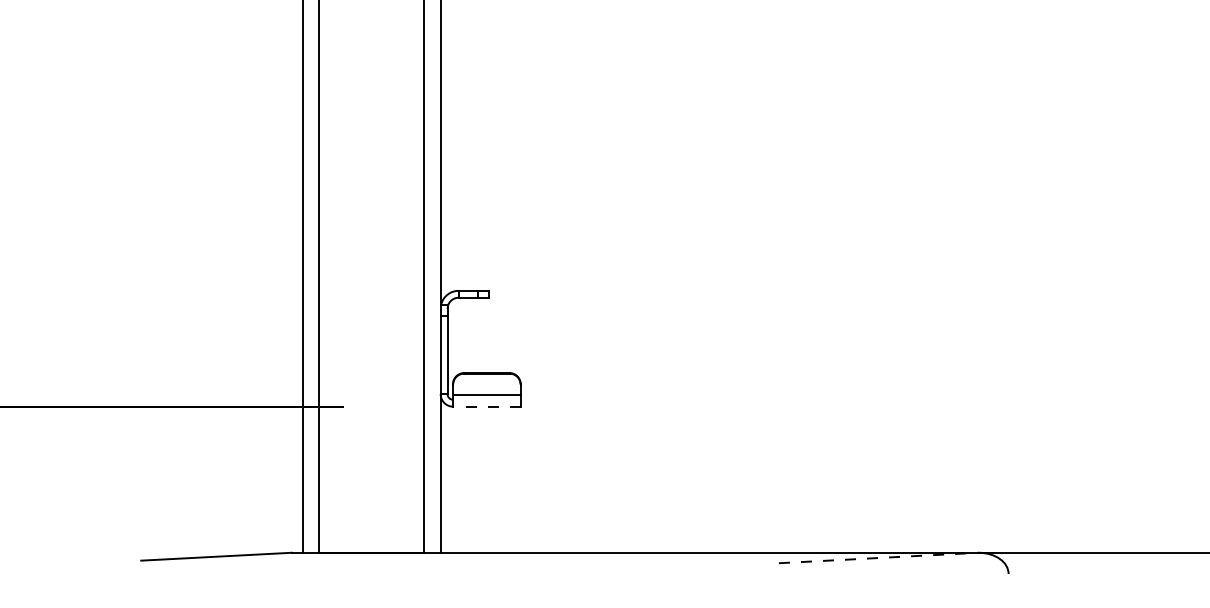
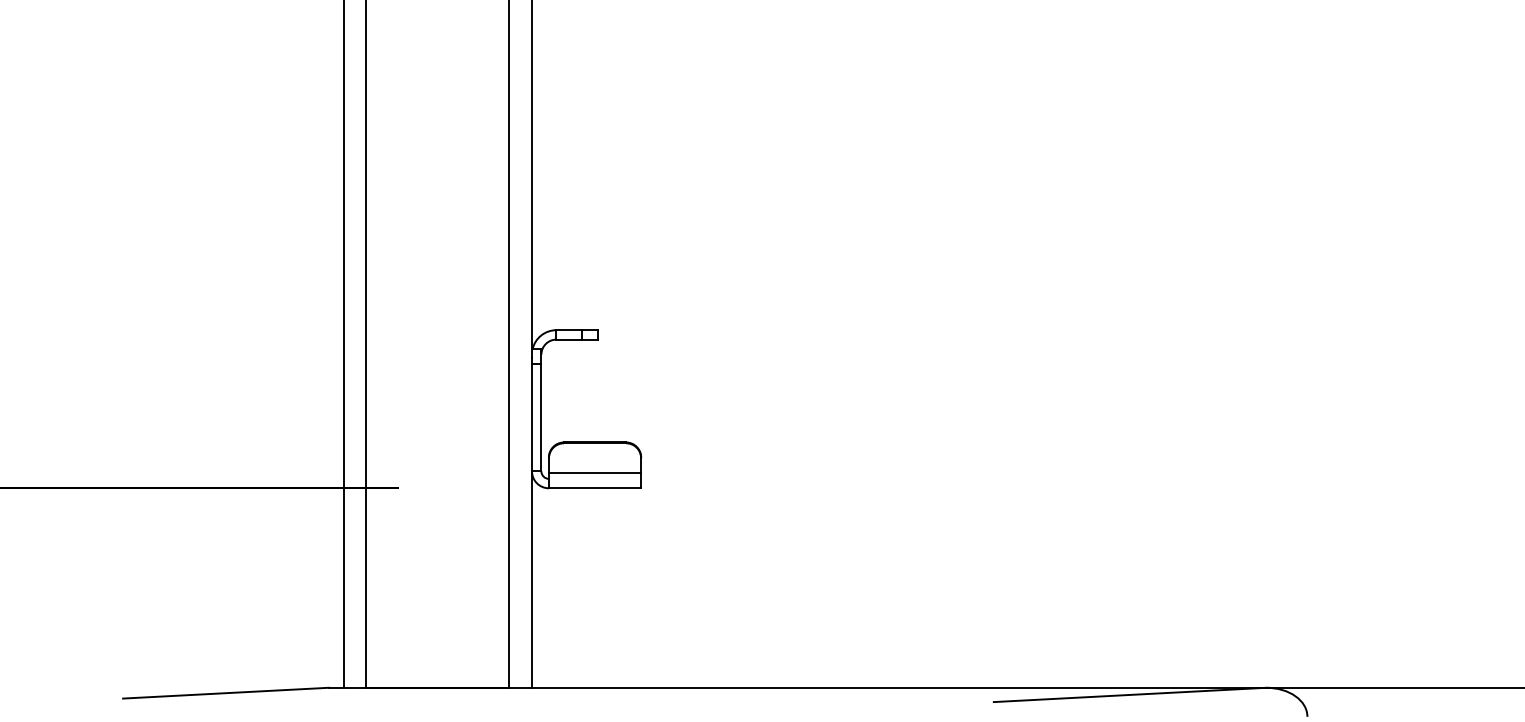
line: (486, 406) -> (594, 488), dashed -> solid
line: (878, 558) -> (1129, 695), dashed -> solid

